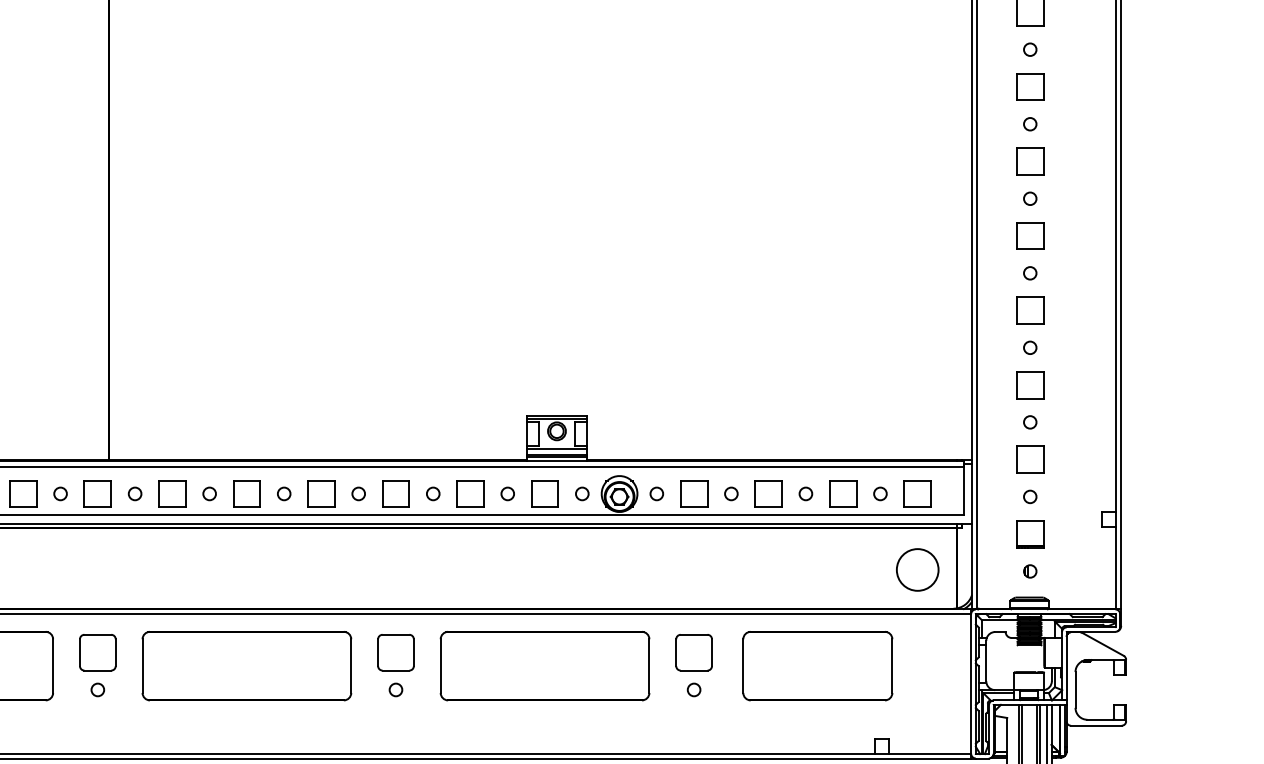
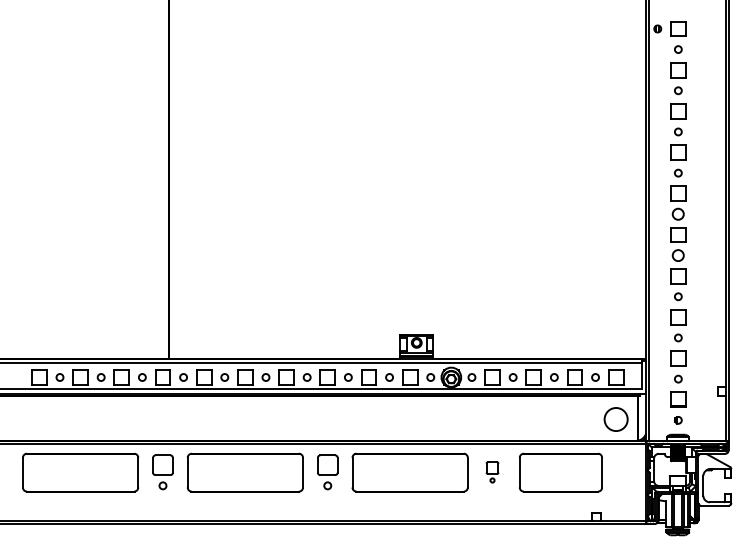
circle: (1030, 199) -> (678, 214), size x1.6
circle: (1030, 273) -> (678, 255), size x1.6
part: (694, 665) -> (492, 472), size x0.6

